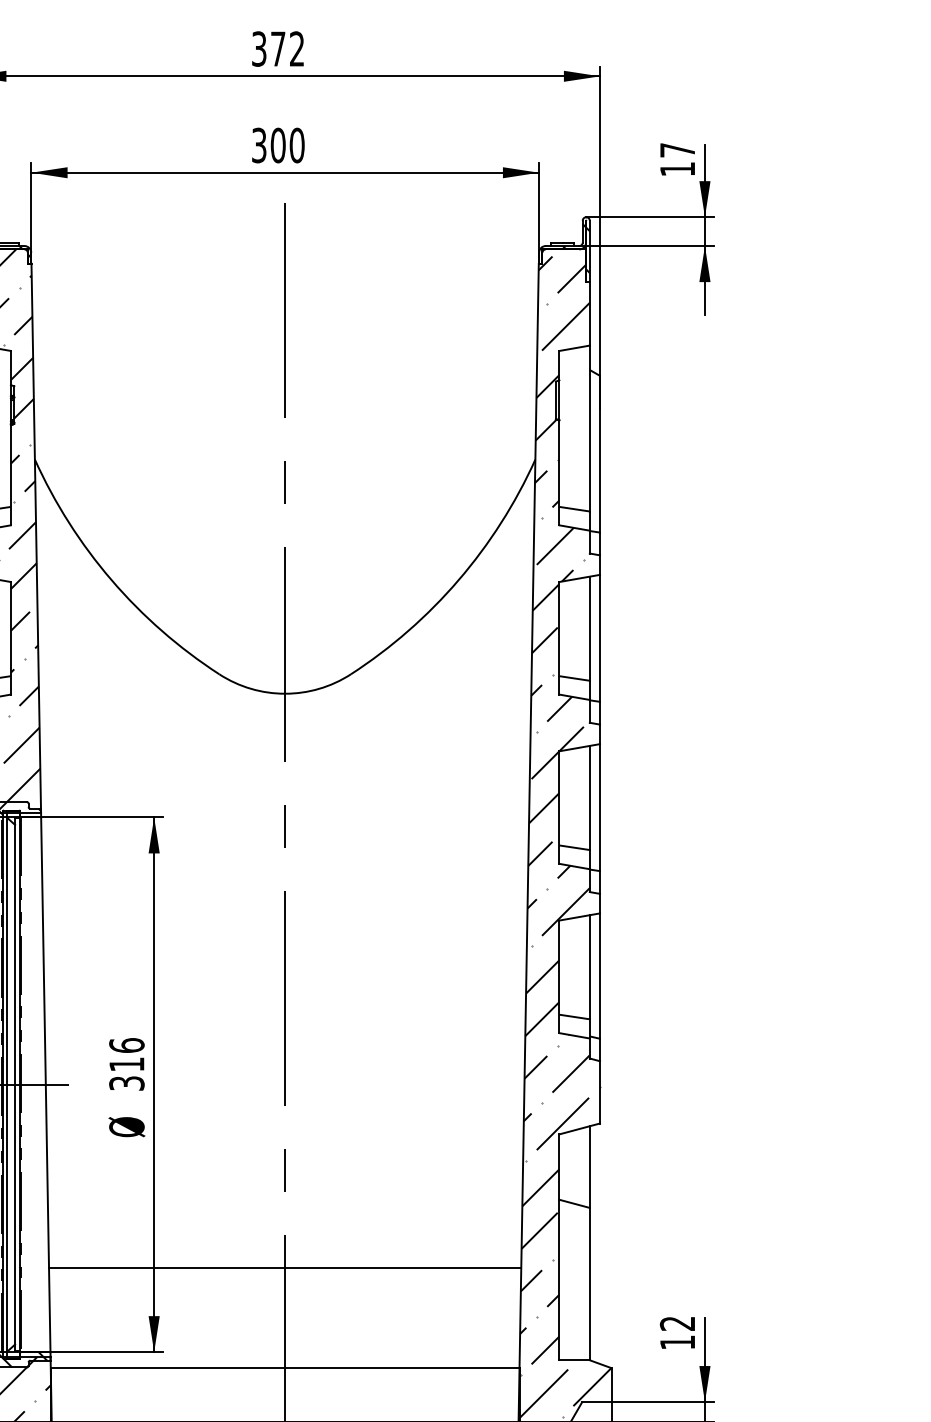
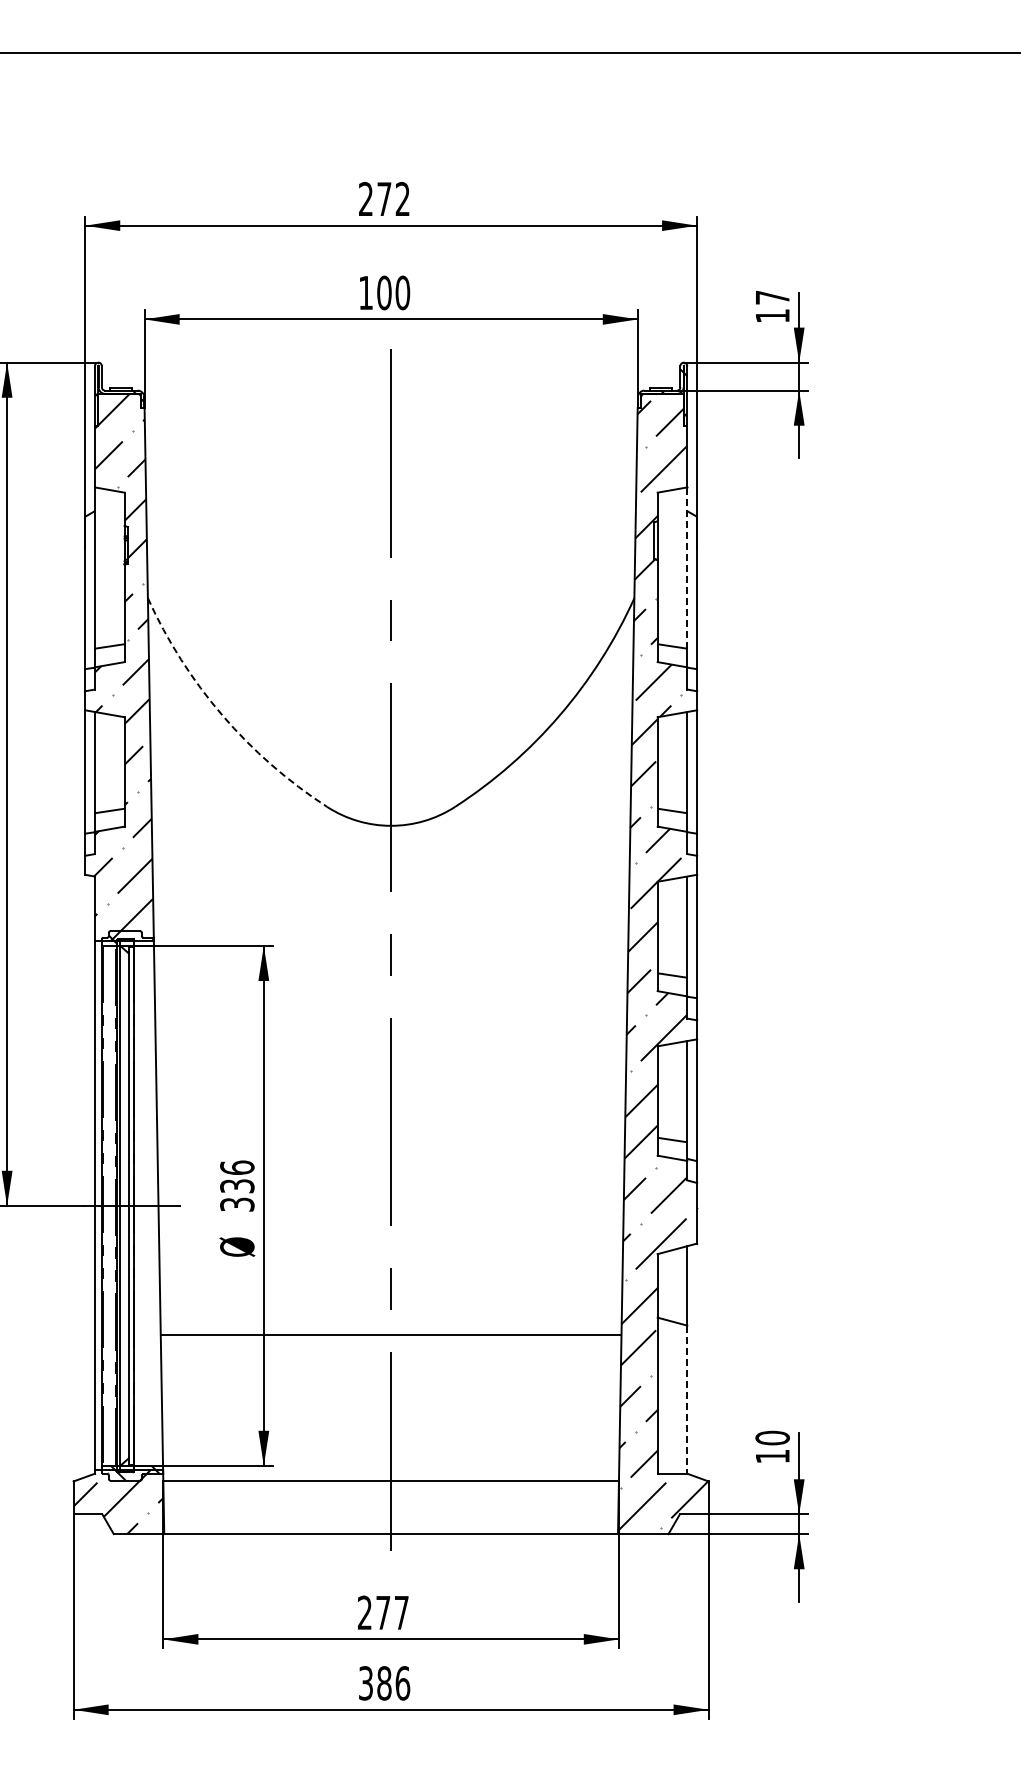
text: (258, 49) -> (365, 199), 372 -> 272
text: (258, 145) -> (365, 292), 300 -> 100
line: (590, 429) -> (687, 568), solid -> dashed
arc: (111, 580) -> (222, 715), solid -> dashed
text: (127, 1064) -> (237, 1186), 316 -> 336
line: (284, 1268) -> (390, 1335), moved
line: (590, 1284) -> (687, 1400), solid -> dashed
text: (677, 1323) -> (772, 1437), 12 -> 10

